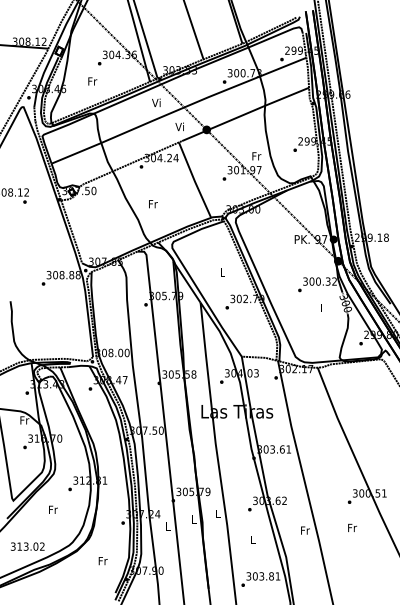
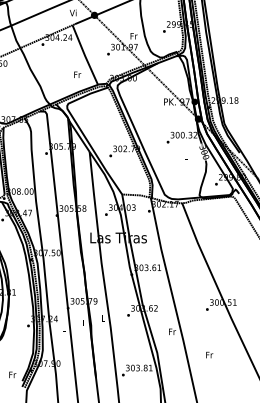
text: (153, 204) -> (77, 75), moved
text: (352, 527) -> (209, 354), moved
text: (102, 561) -> (12, 375), moved

